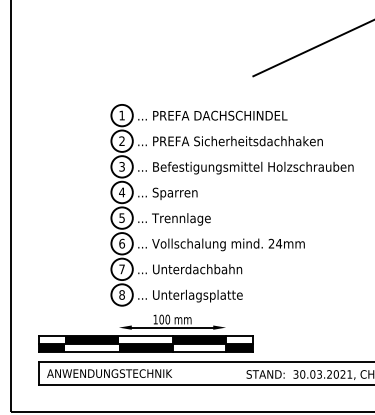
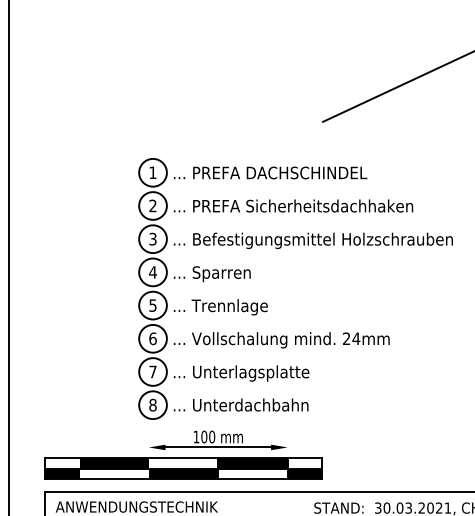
text: (213, 270) -> (271, 373), ... Unterdachbahn -> ... Unterlagsplatte
text: (213, 295) -> (271, 405), ... Unterlagsplatte -> ... Unterdachbahn

